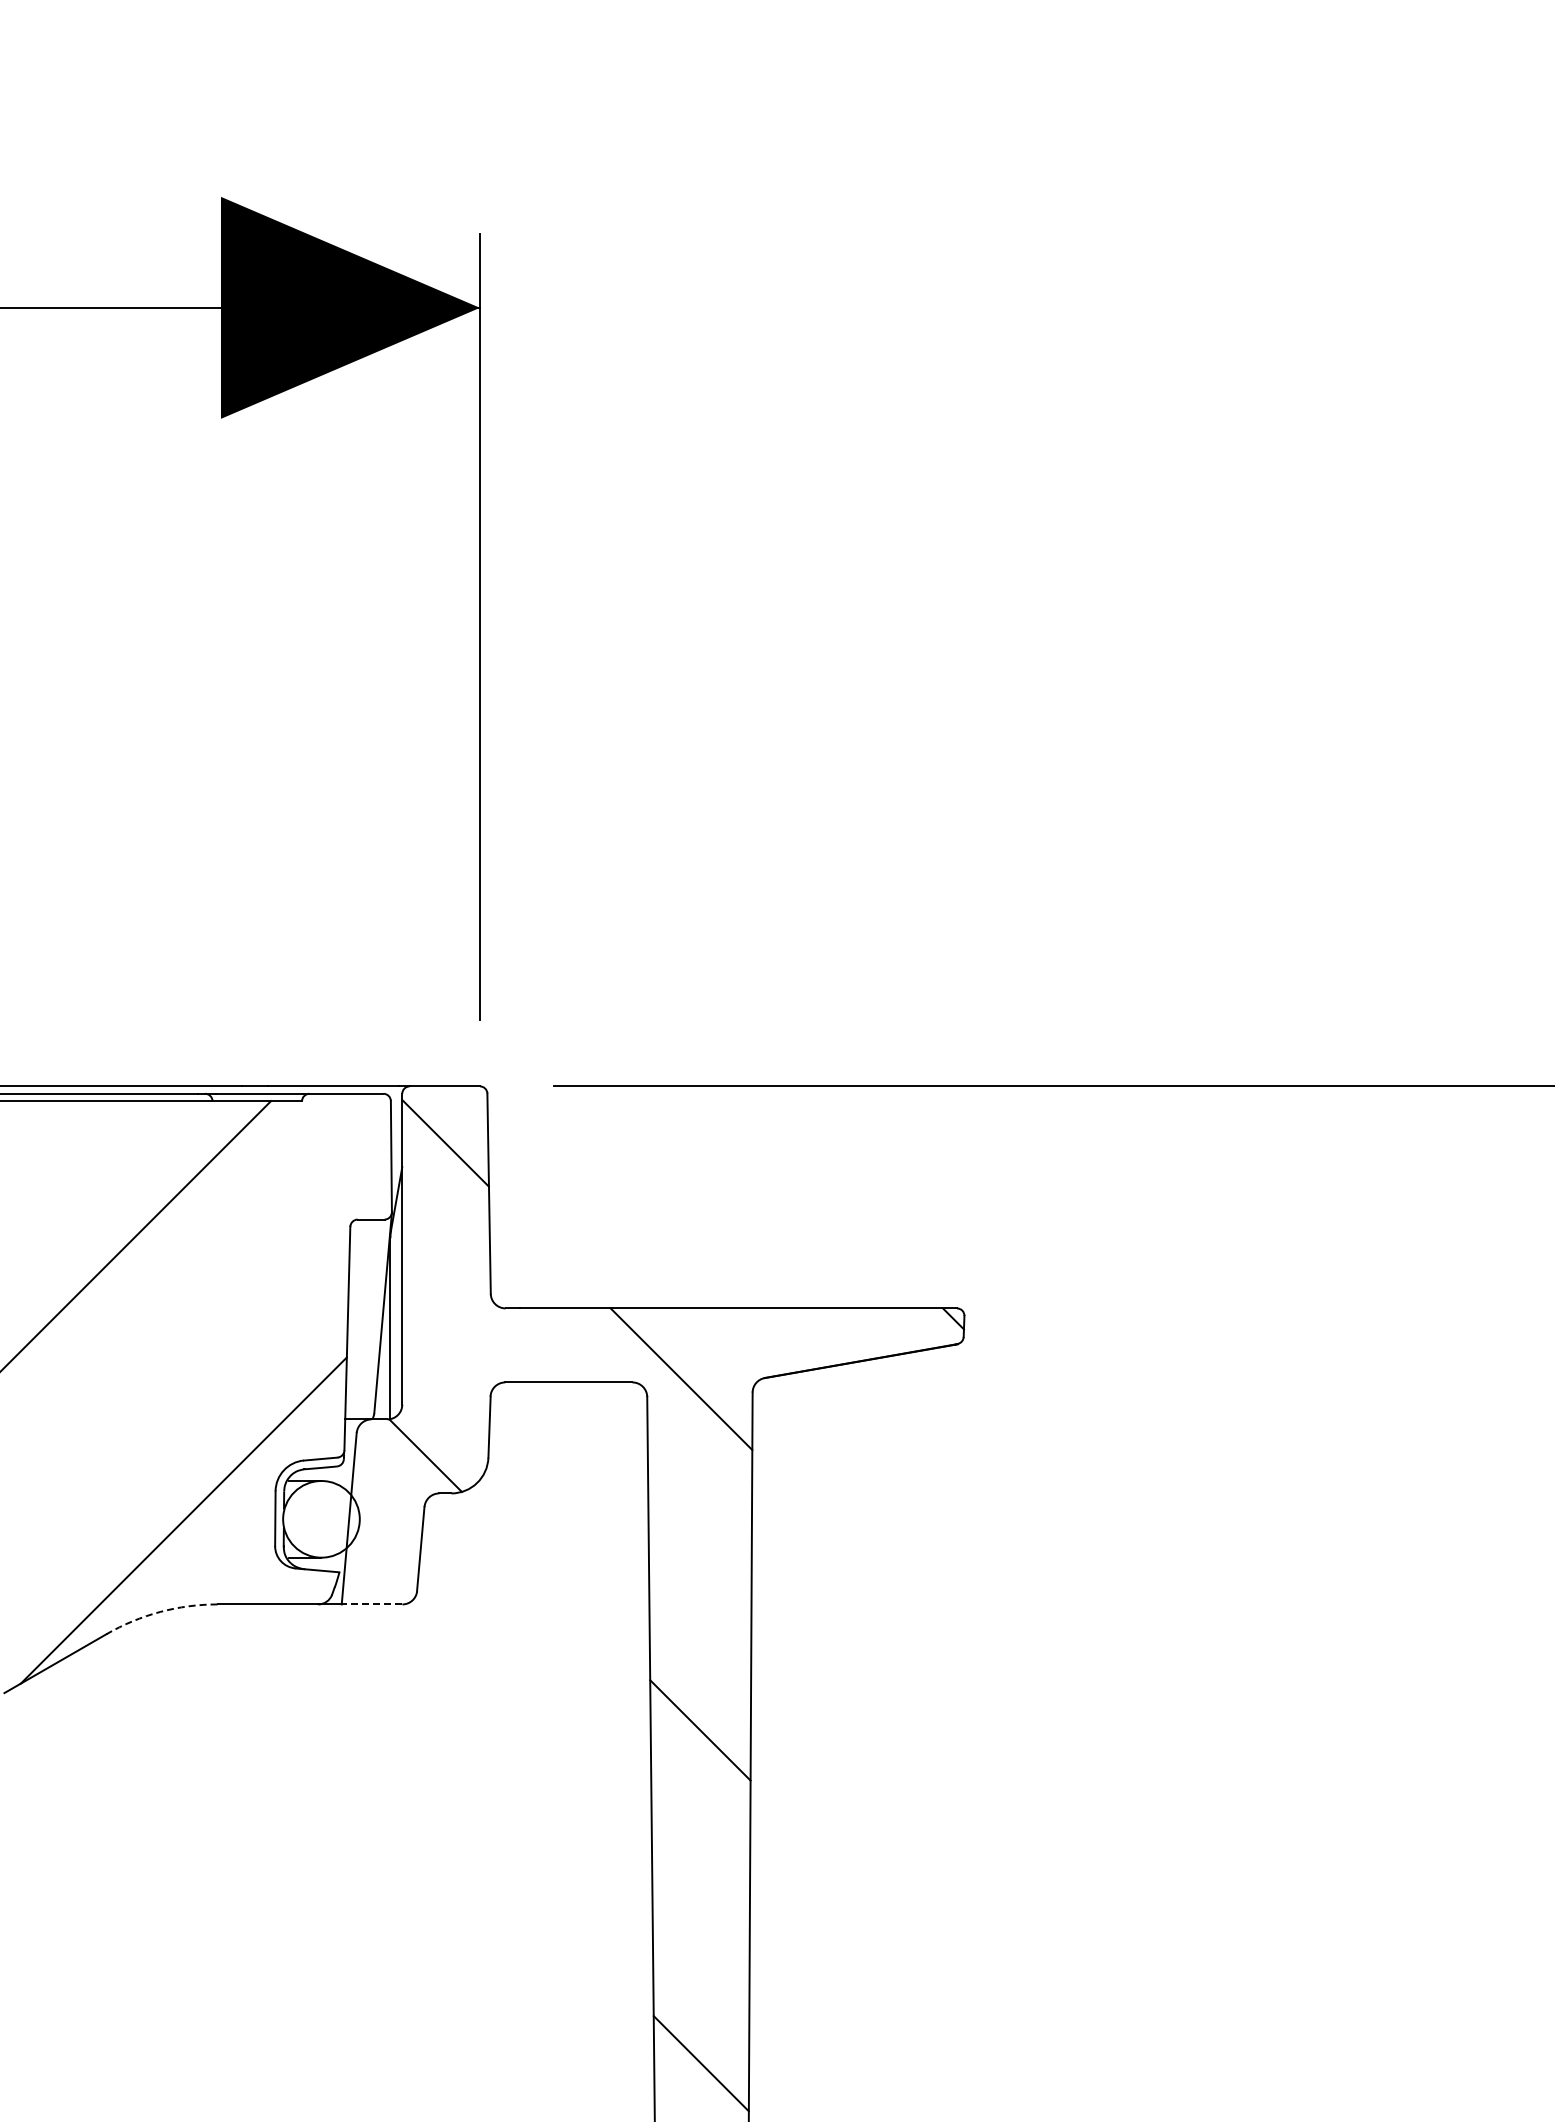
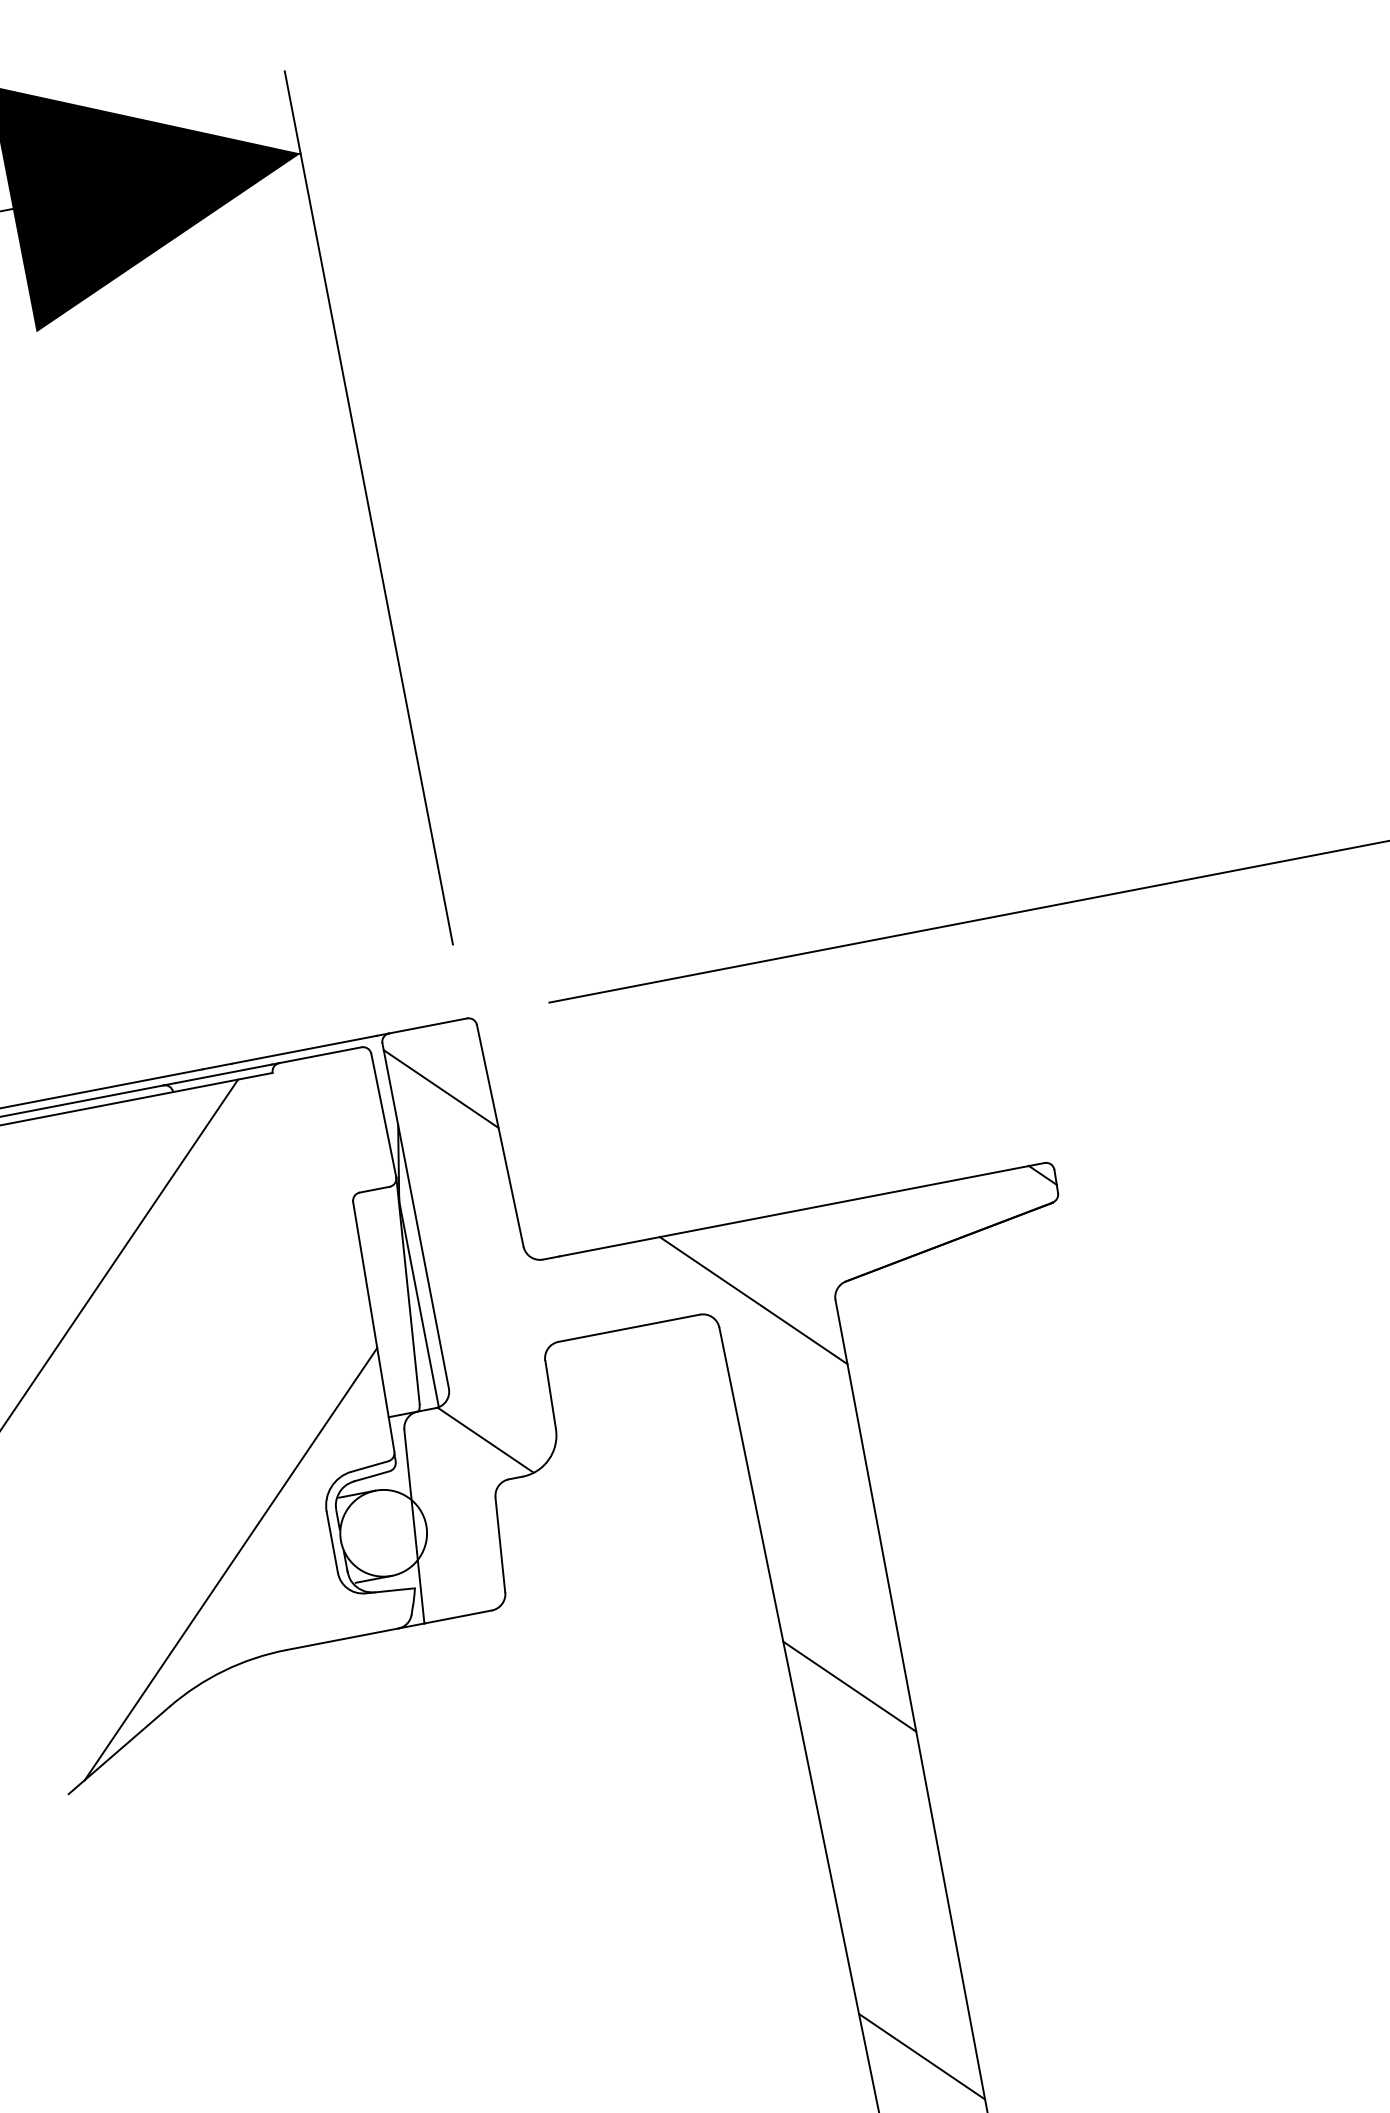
line: (371, 1604) -> (457, 1617), dashed -> solid
arc: (160, 1612) -> (224, 1671), dashed -> solid

